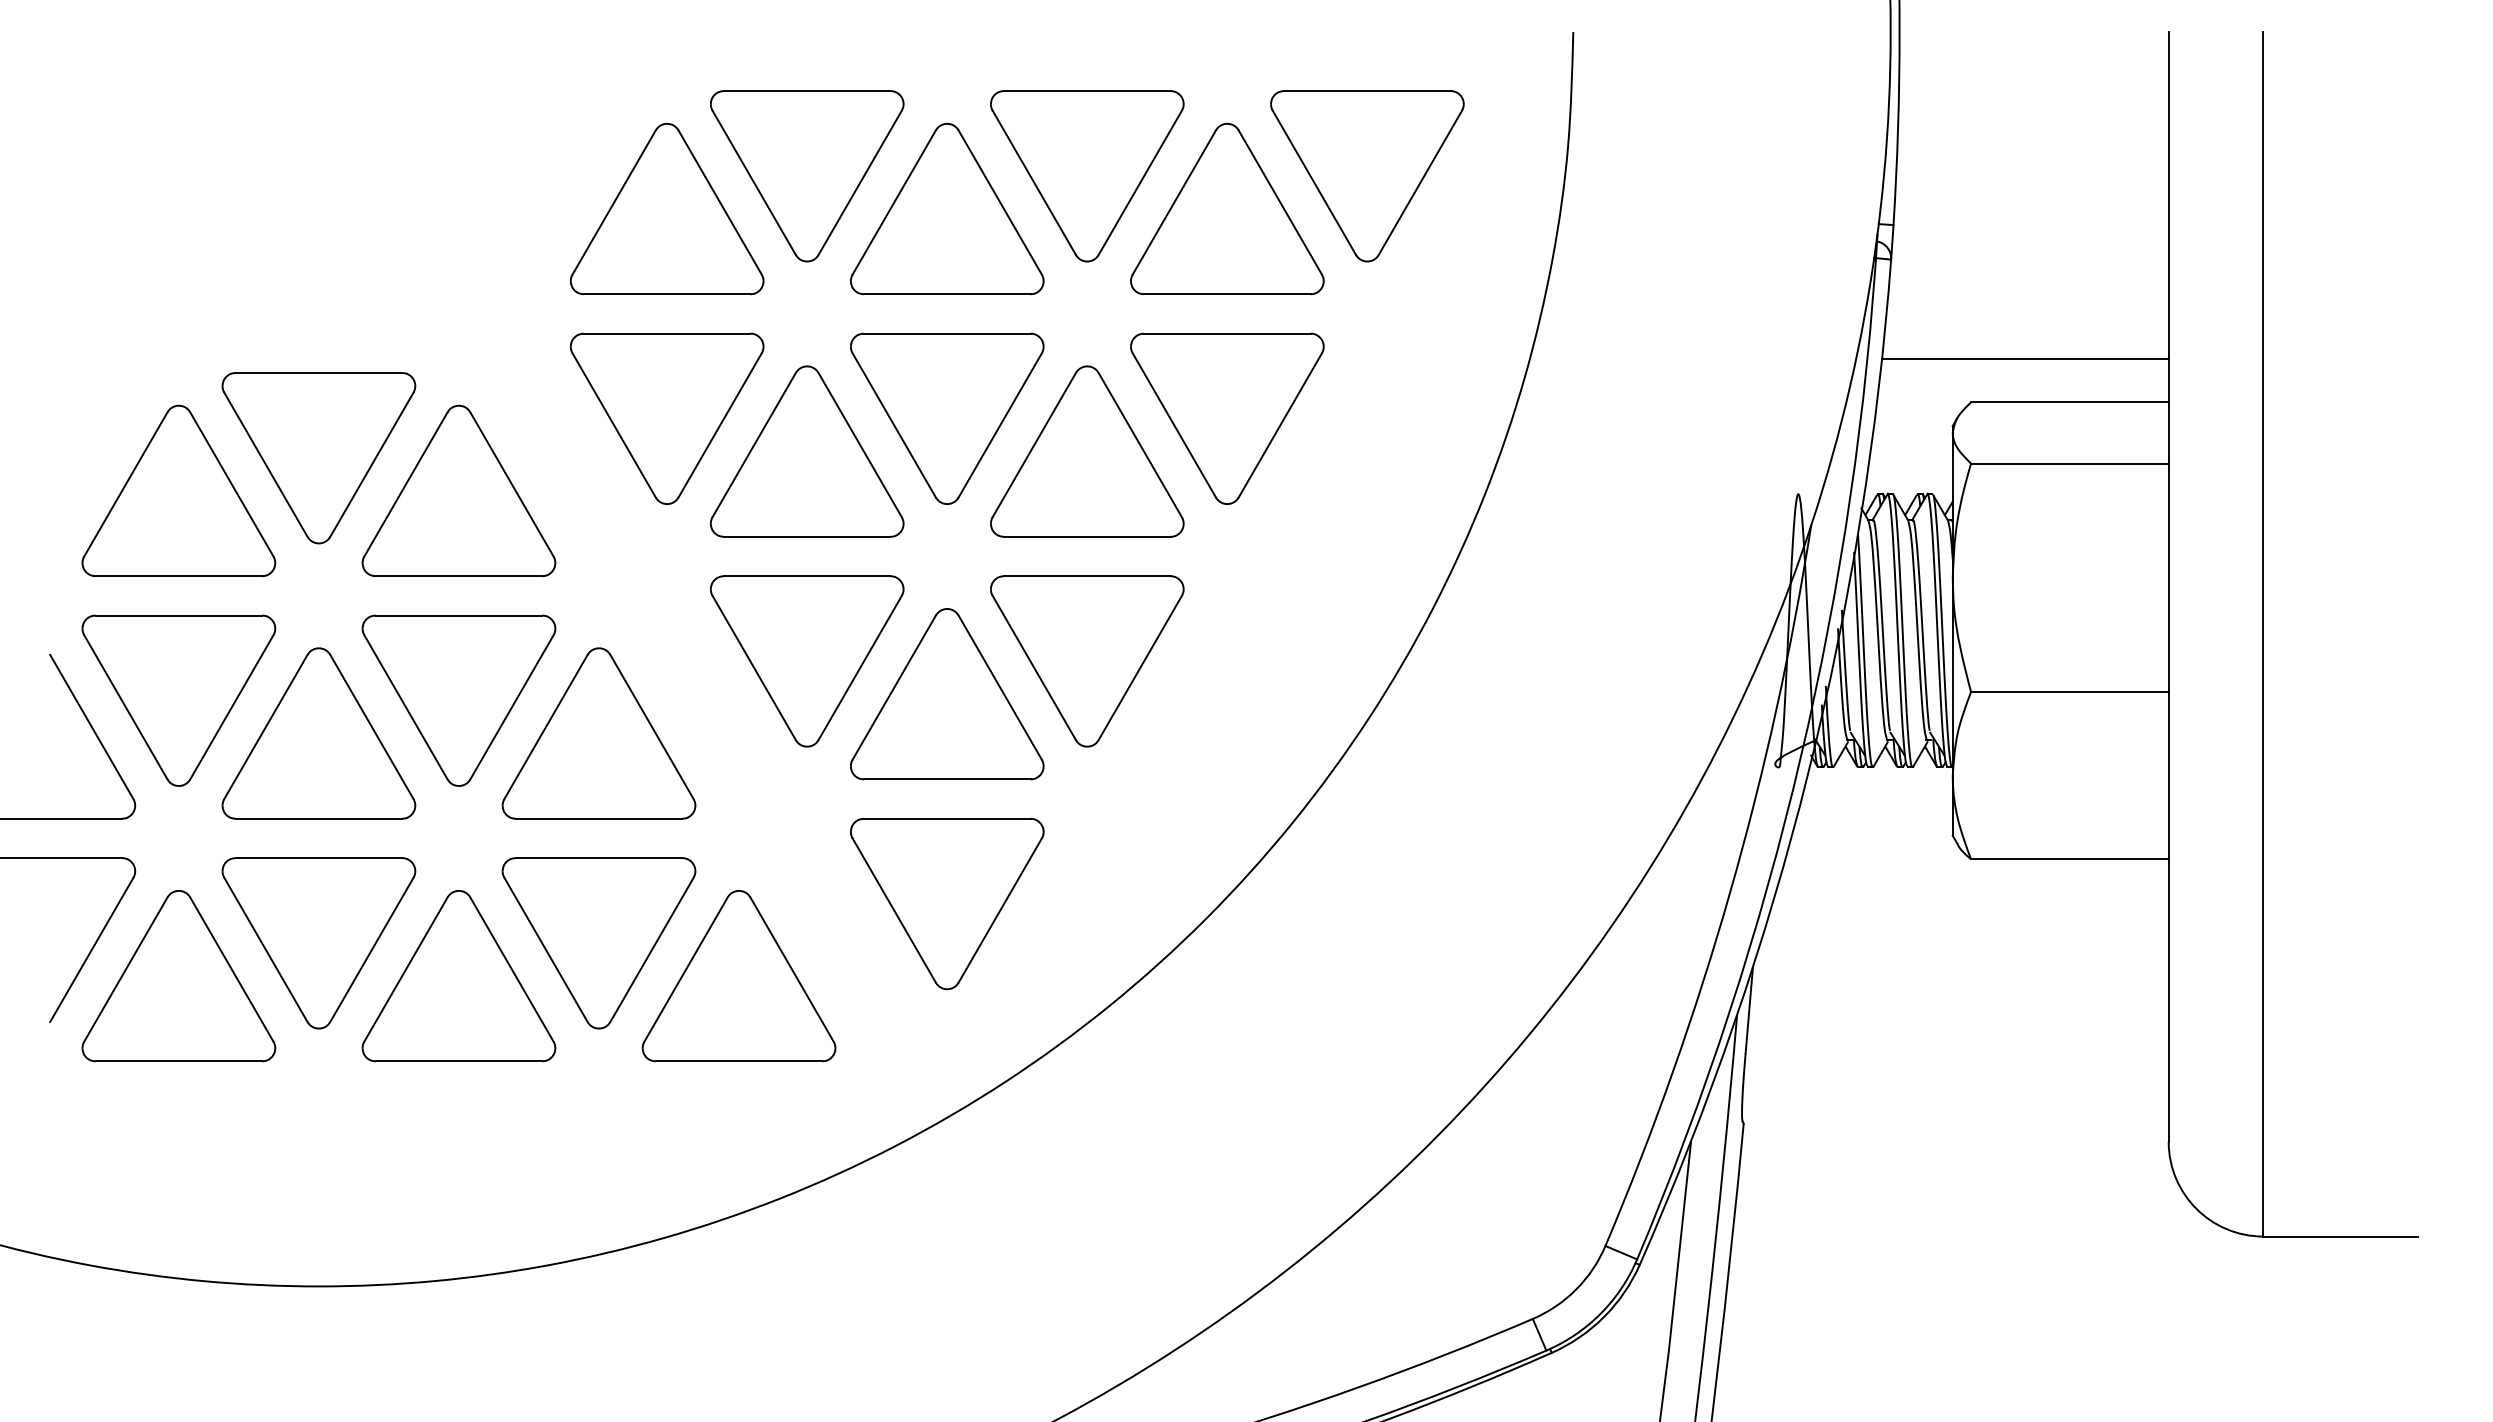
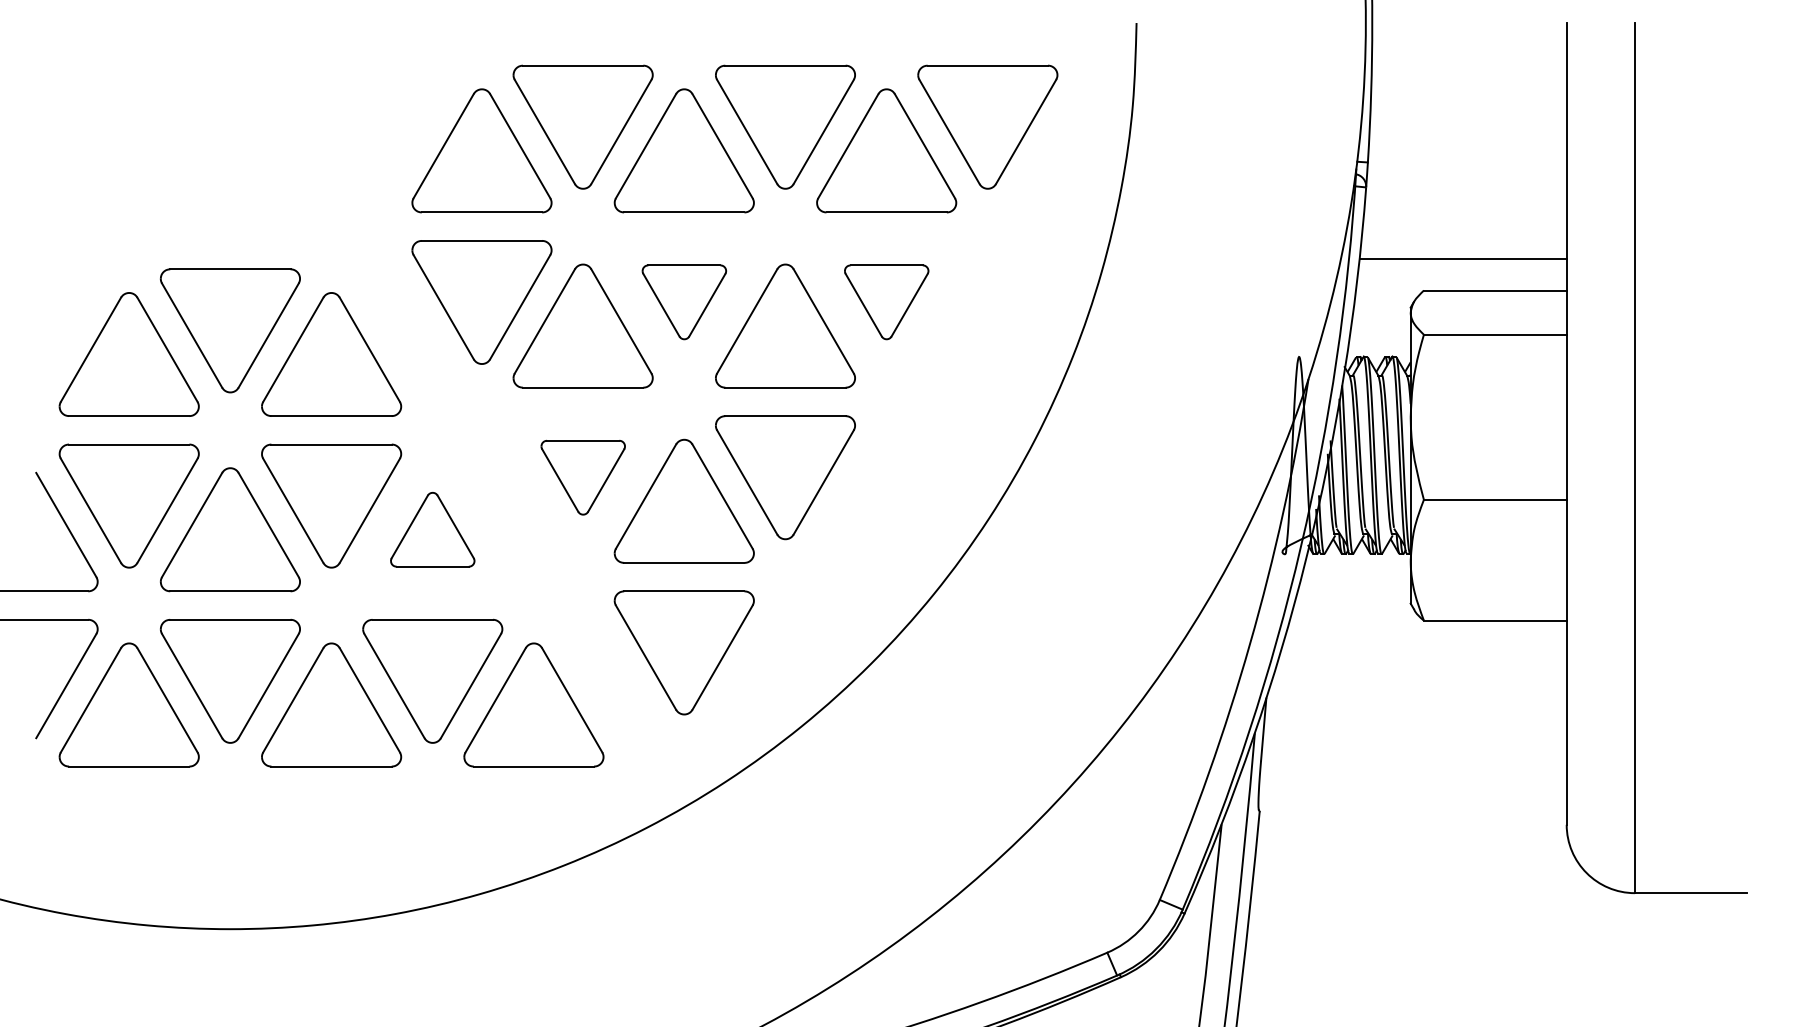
part: (947, 418) -> (684, 302), size x0.6
part: (1227, 418) -> (886, 302), size x0.6
part: (807, 661) -> (583, 477), size x0.6
part: (598, 733) -> (432, 529), size x0.6

